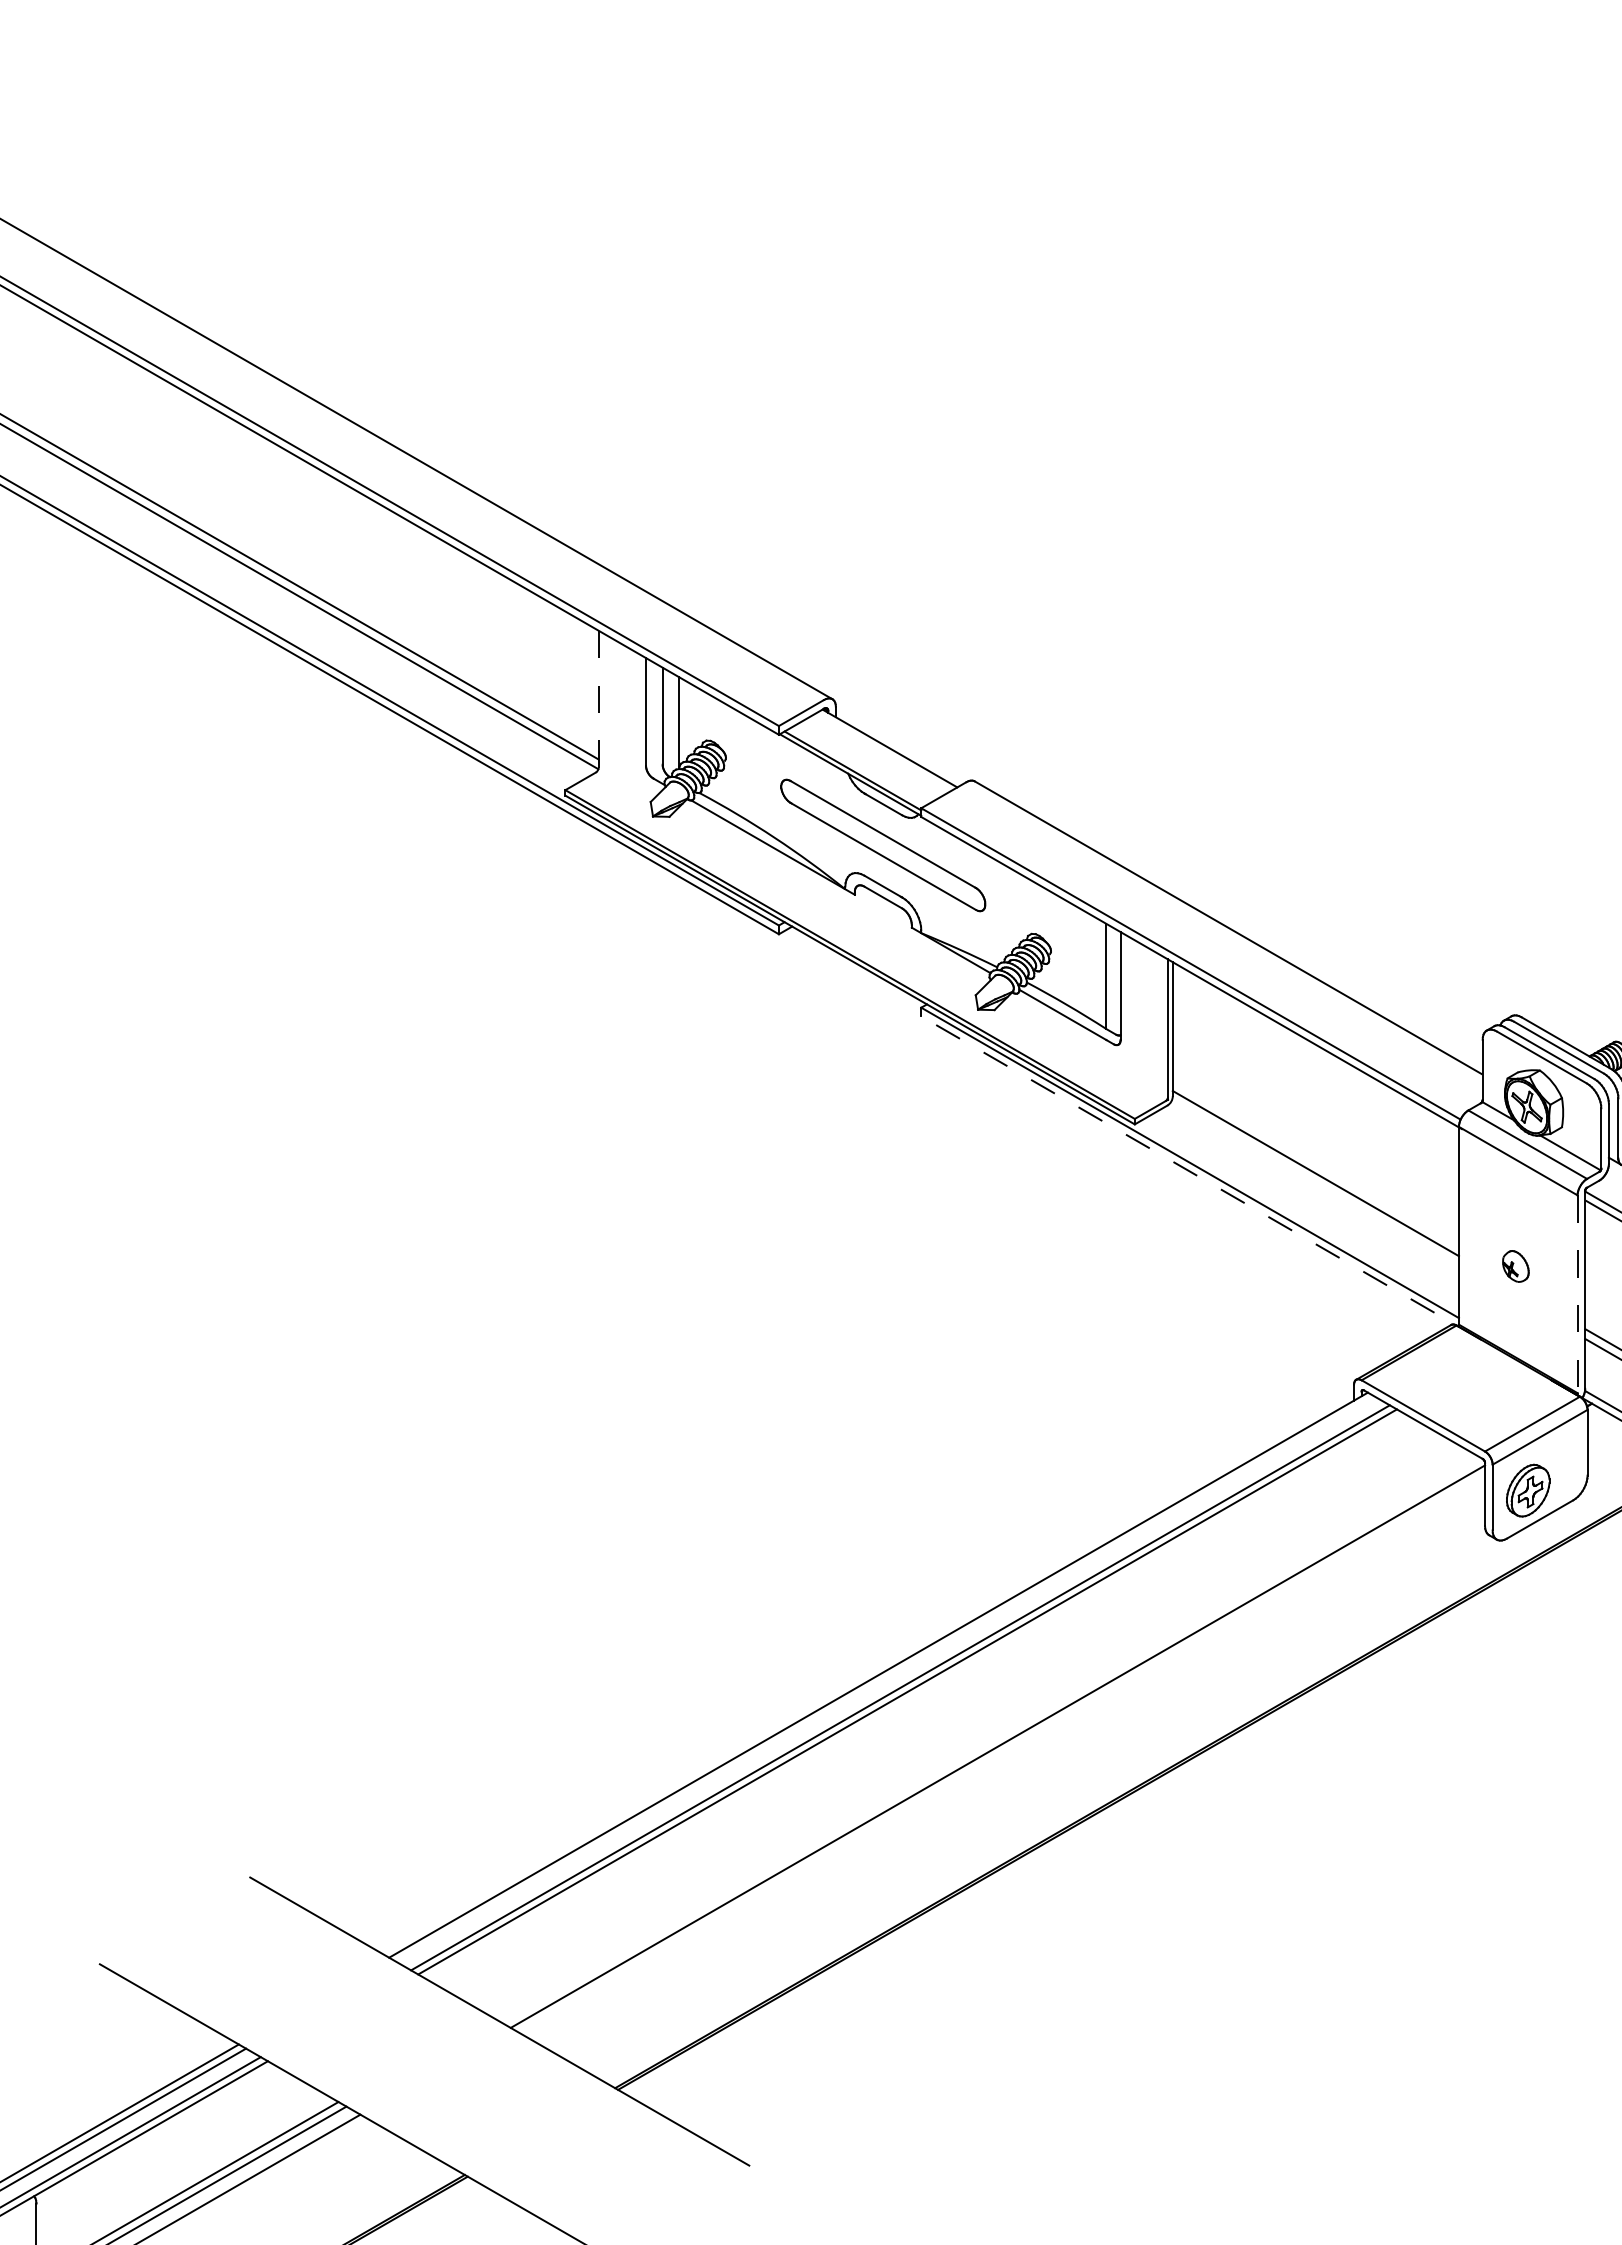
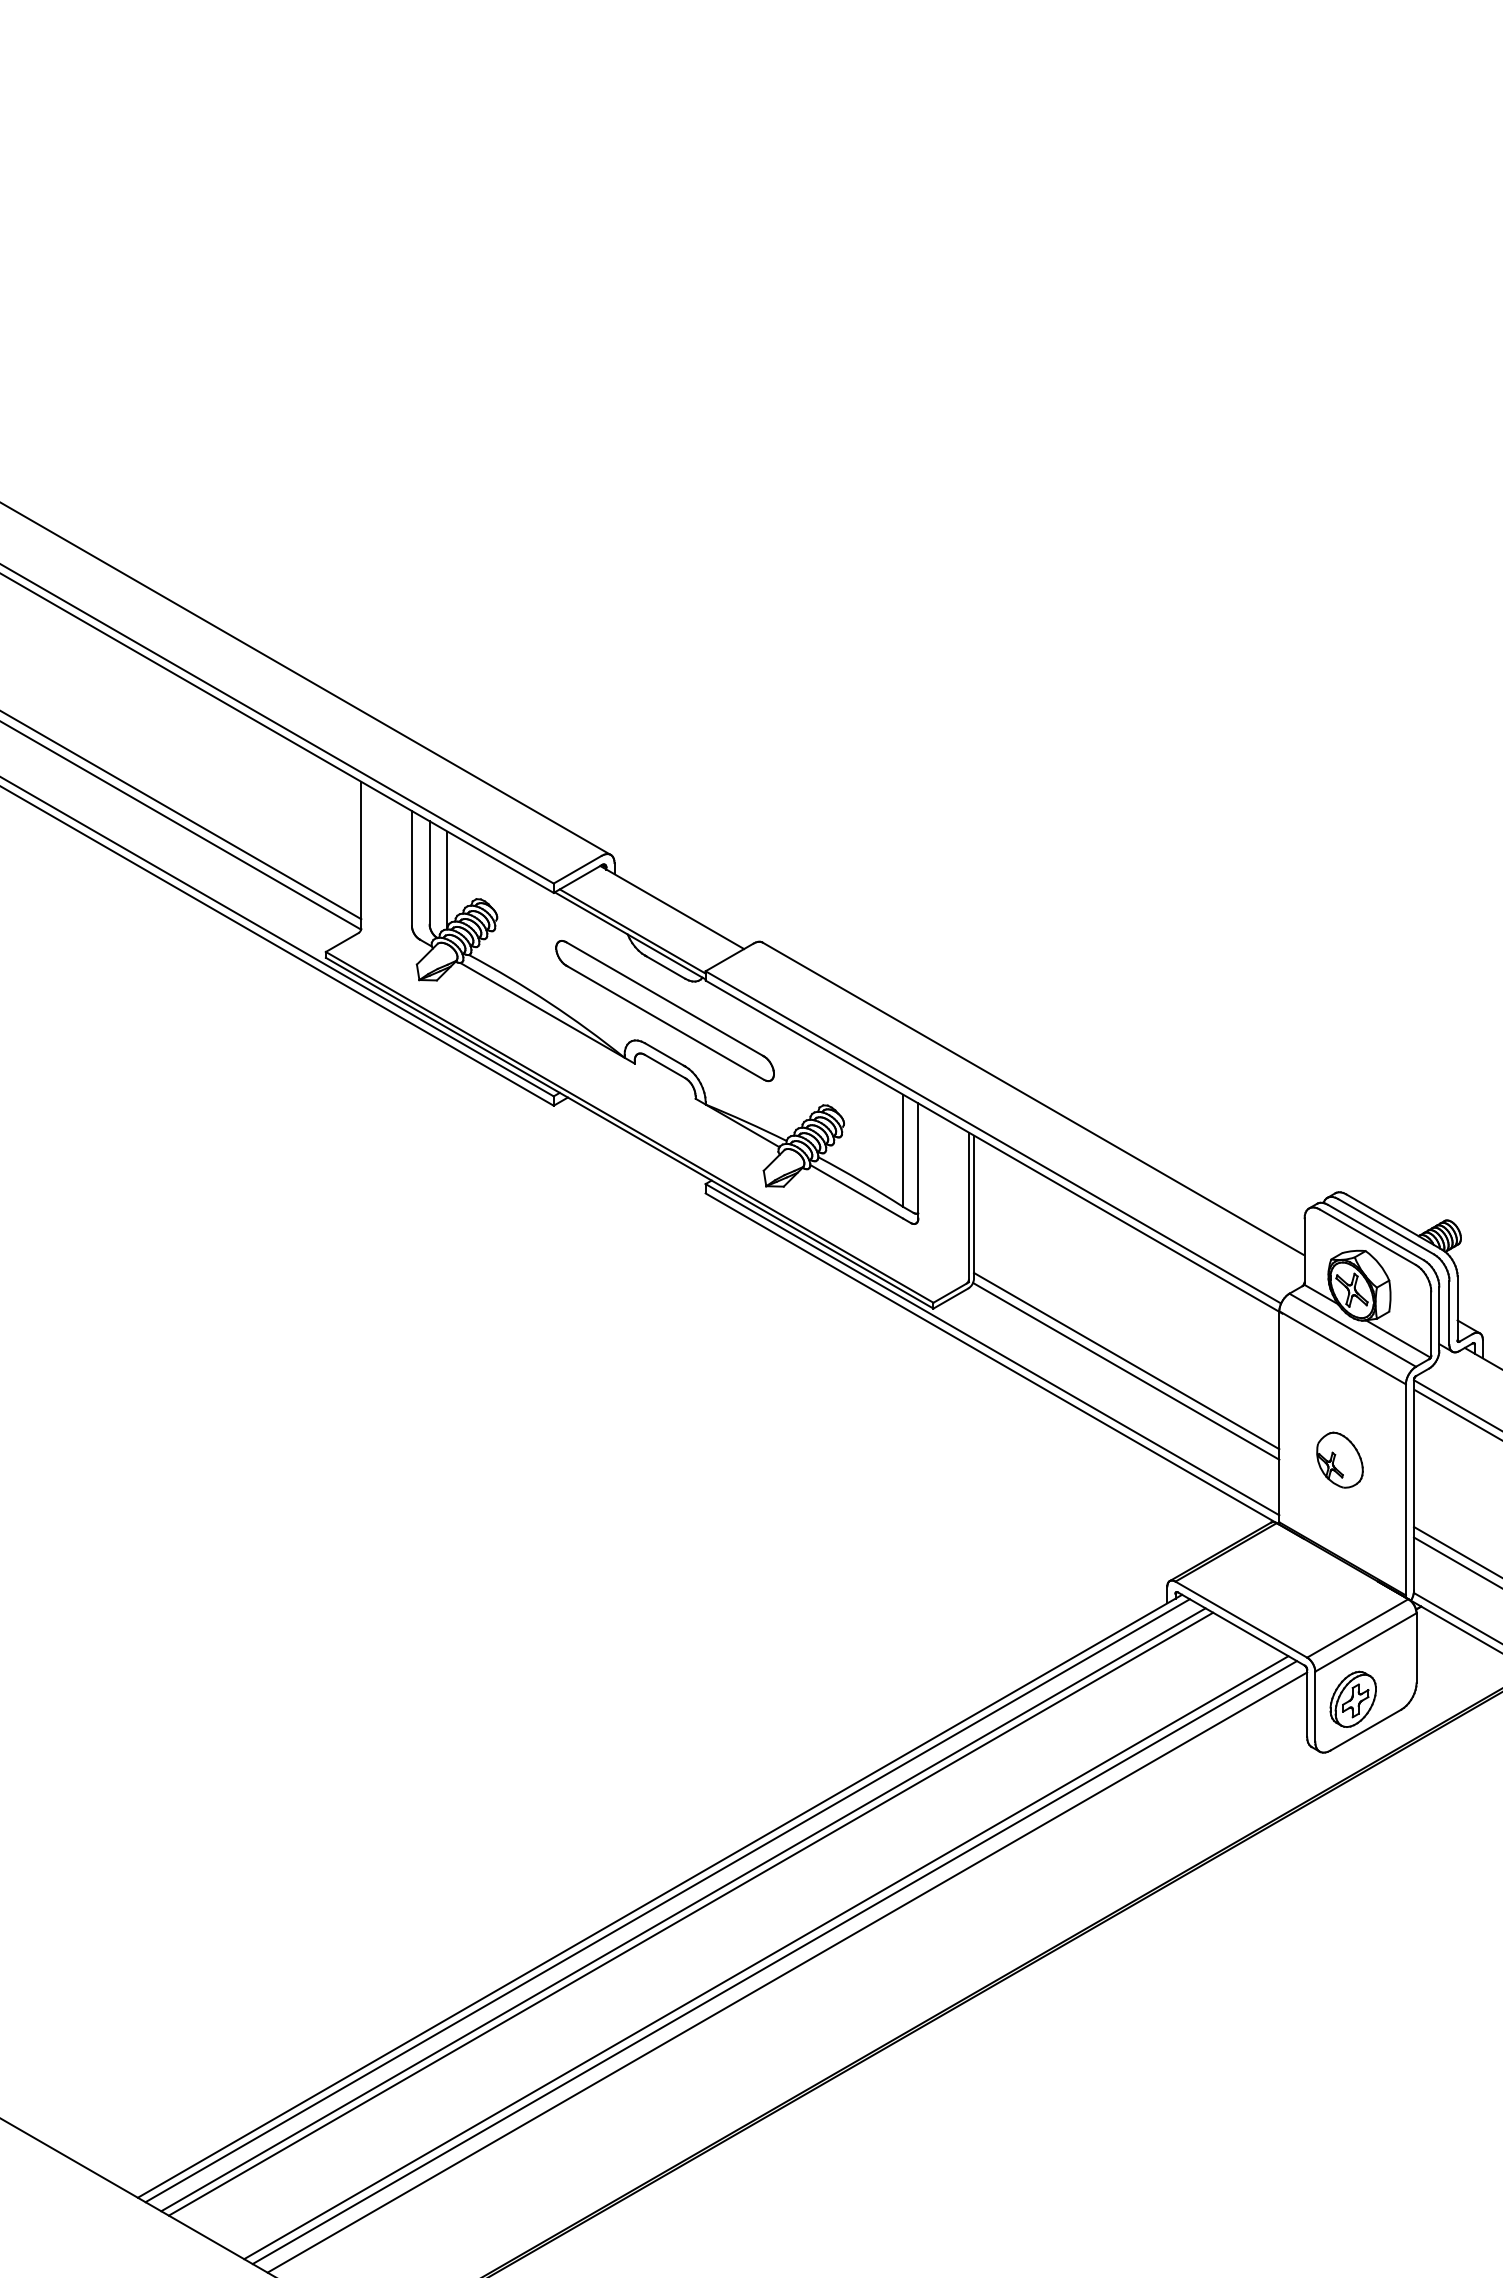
line: (598, 699) -> (361, 855), dashed -> solid
line: (1201, 1178) -> (1004, 1366), dashed -> solid
line: (1314, 1183) -> (1125, 1371), added
part: (1515, 1266) -> (1339, 1460), size x1.67
line: (1577, 1294) -> (1405, 1490), dashed -> solid
line: (885, 1678) -> (667, 1899), added
line: (977, 1732) -> (765, 1957), added
line: (985, 1736) -> (774, 1961), added

